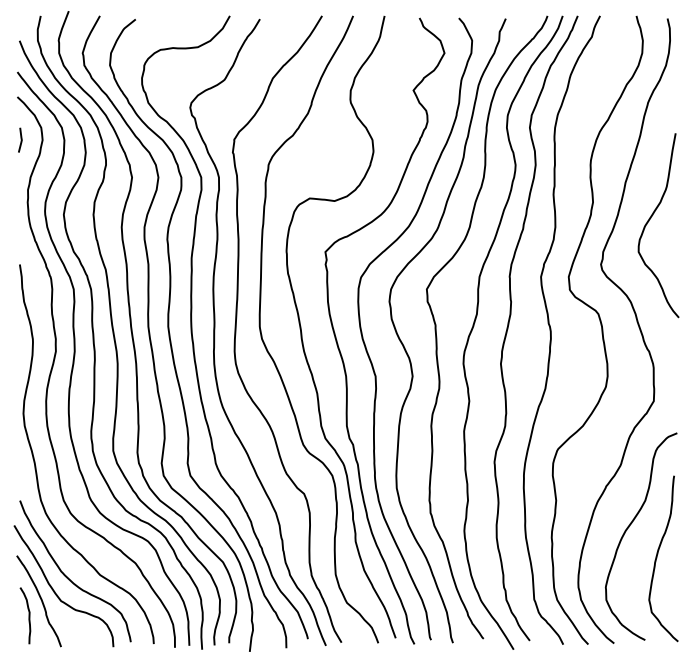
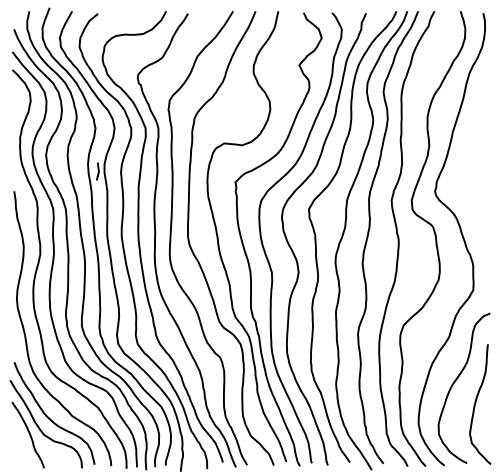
line: (20, 139) -> (97, 171), moved
curve: (649, 221) -> (470, 160), removed
curve: (28, 615) -> (20, 445), removed

